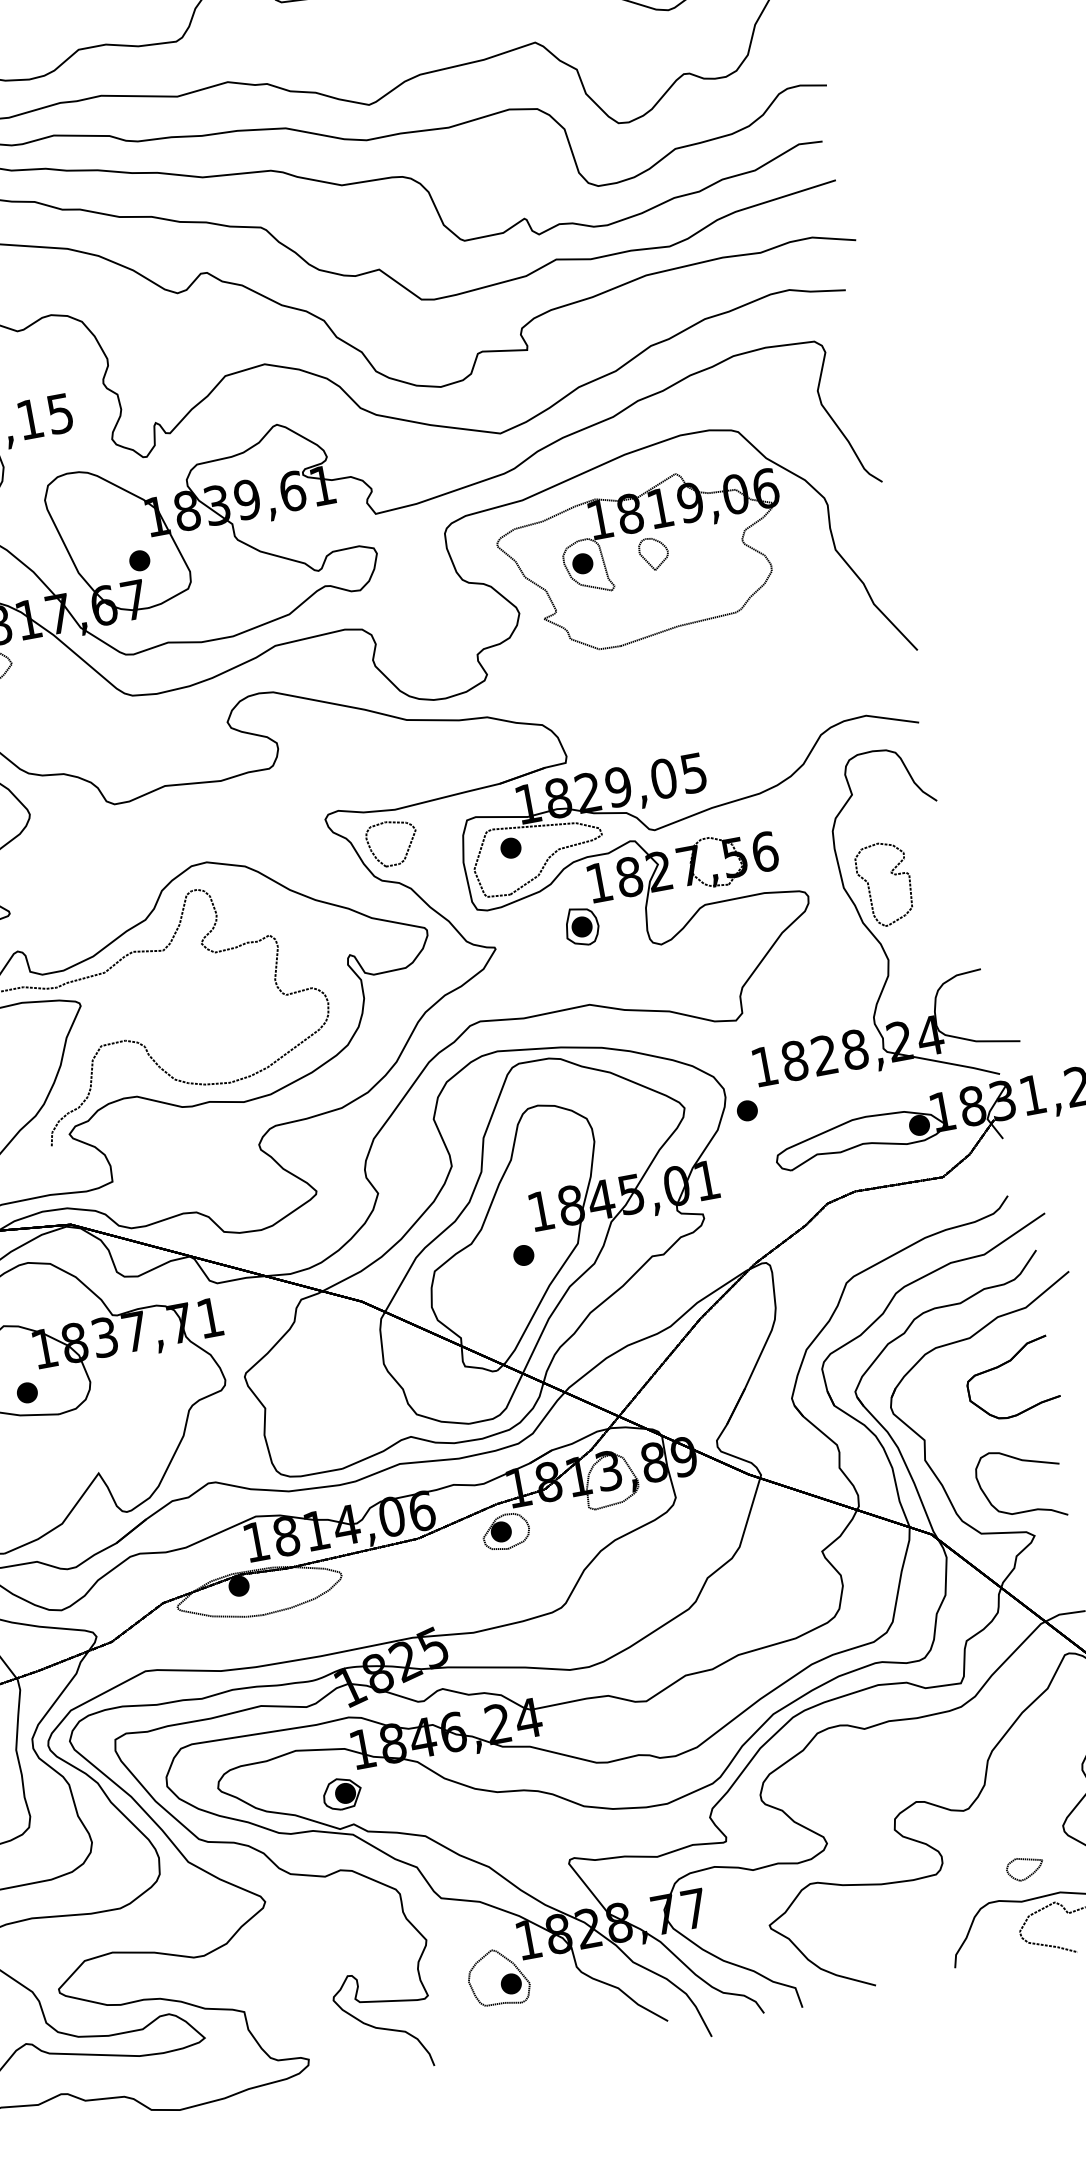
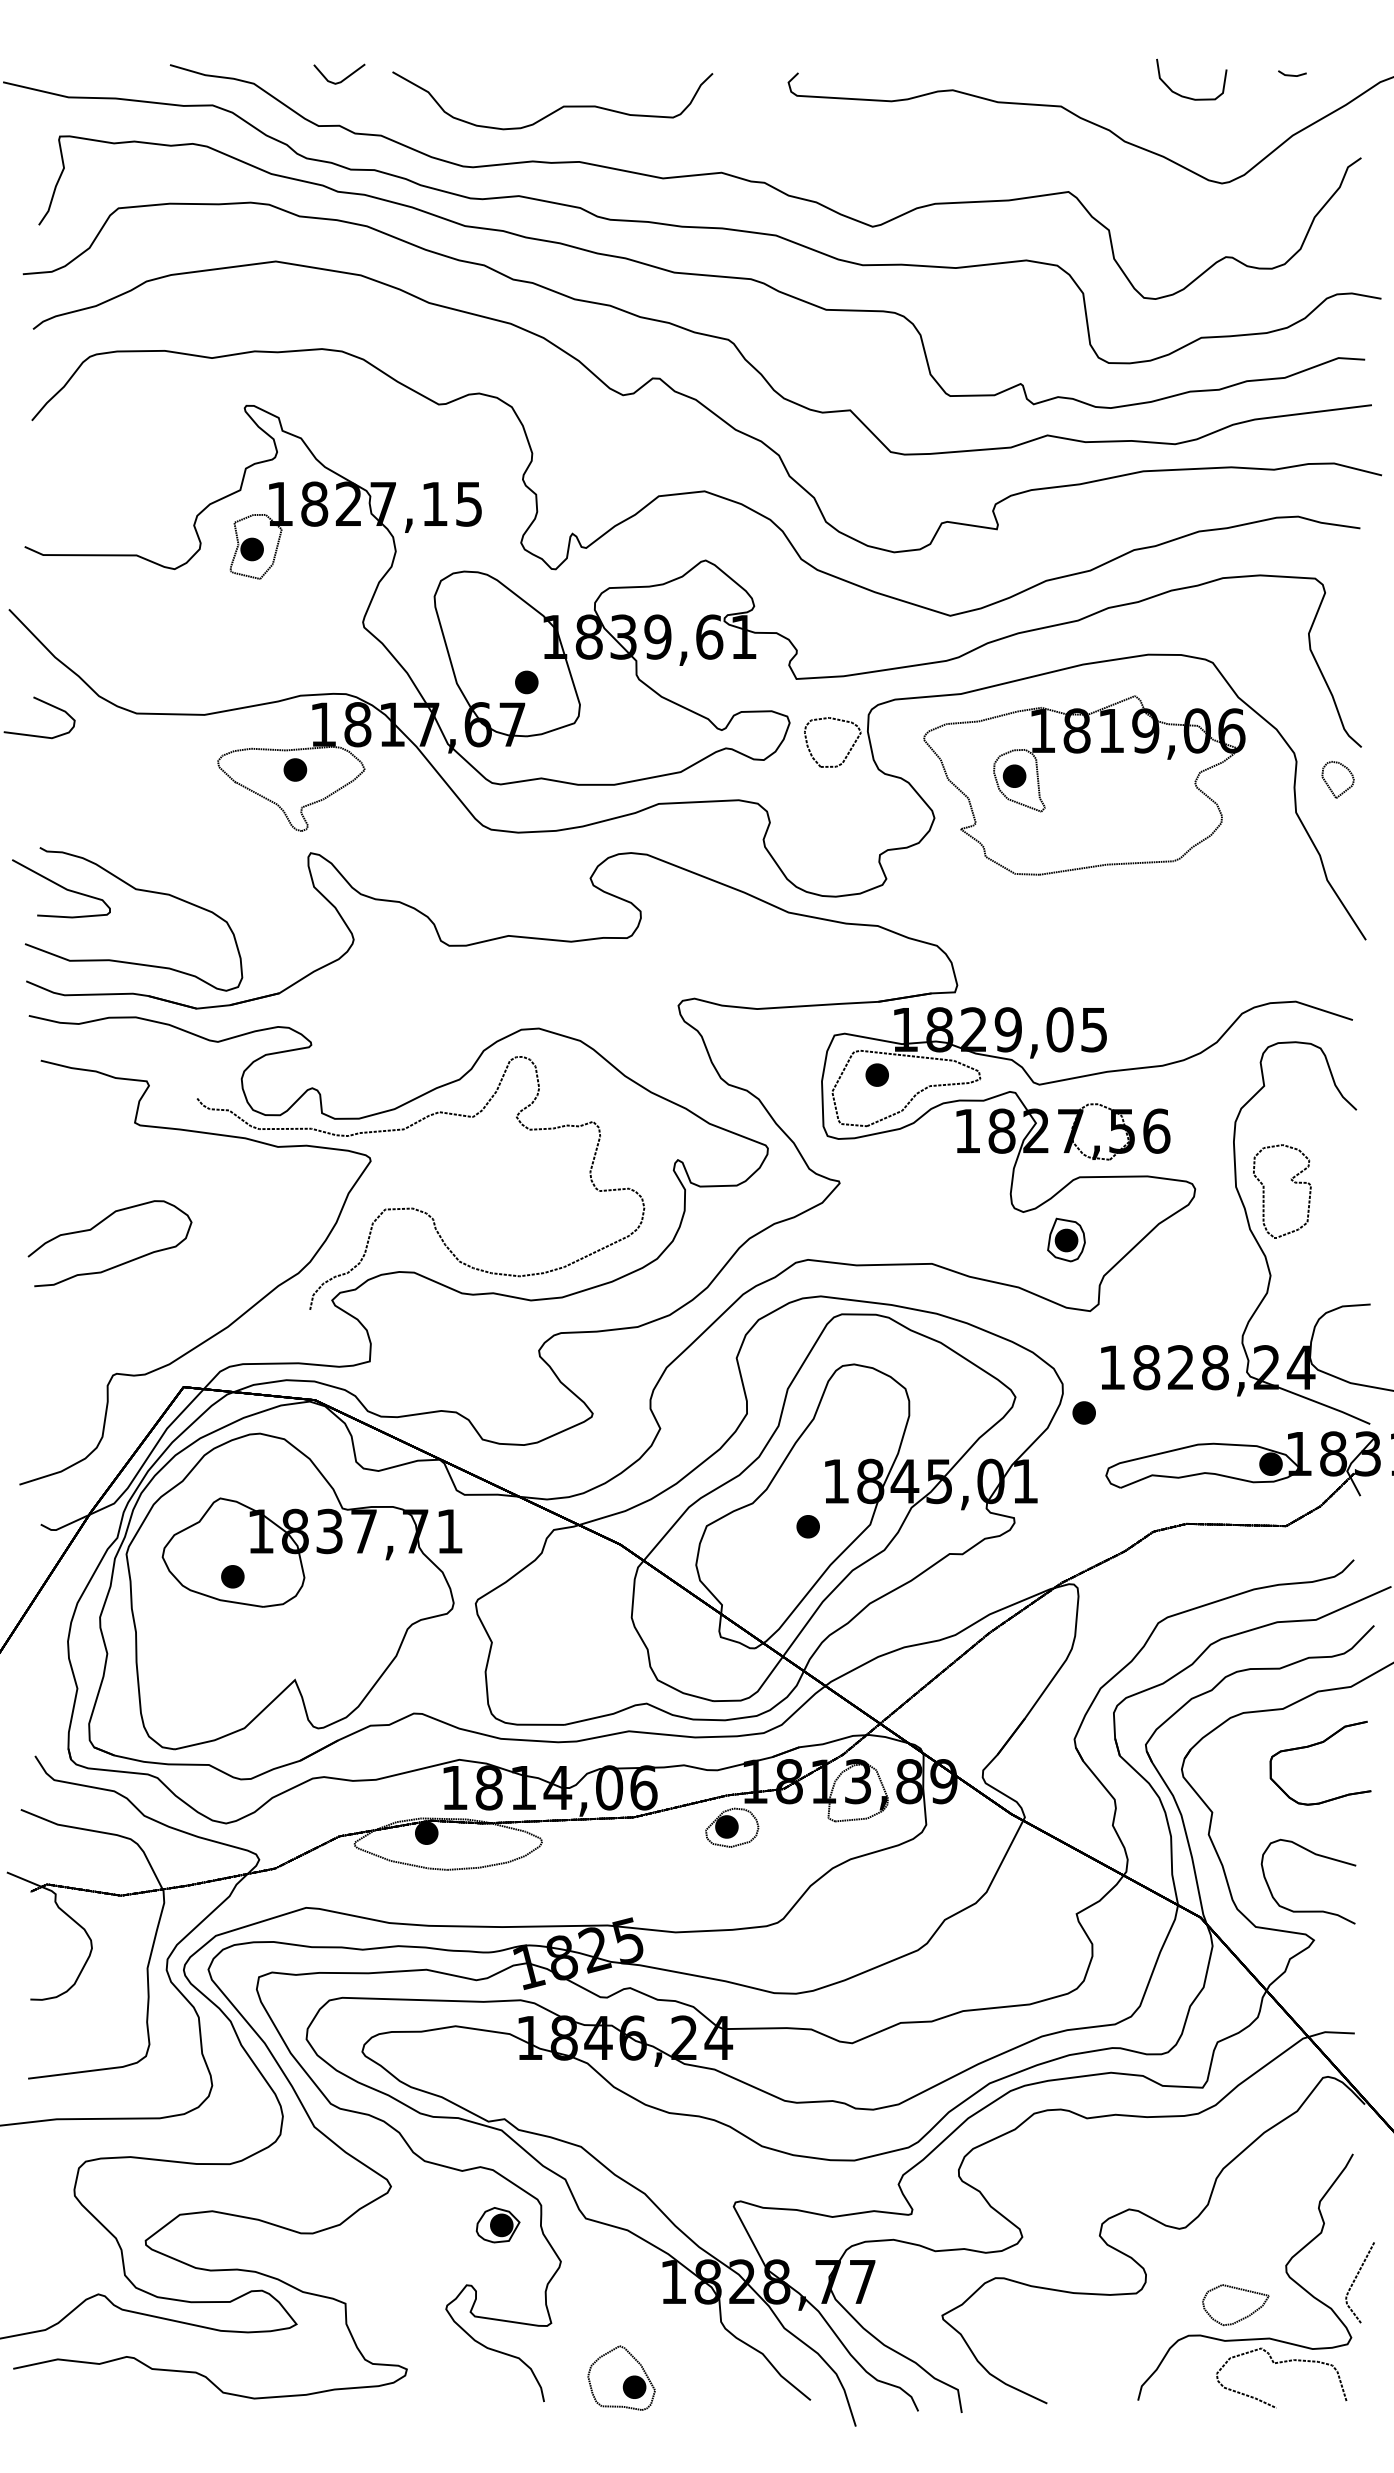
part: (653, 553) -> (1337, 779), moved
part: (407, 848) -> (848, 751), moved
part: (581, 926) -> (1066, 1239), moved
part: (342, 1794) -> (498, 2225), moved
part: (1024, 1868) -> (1235, 2304), size x1.6
part: (498, 1977) -> (621, 2377), moved

